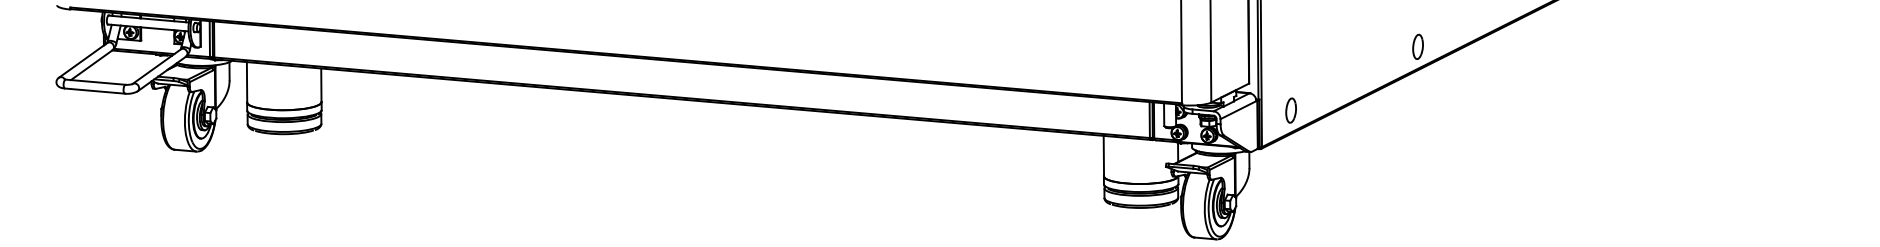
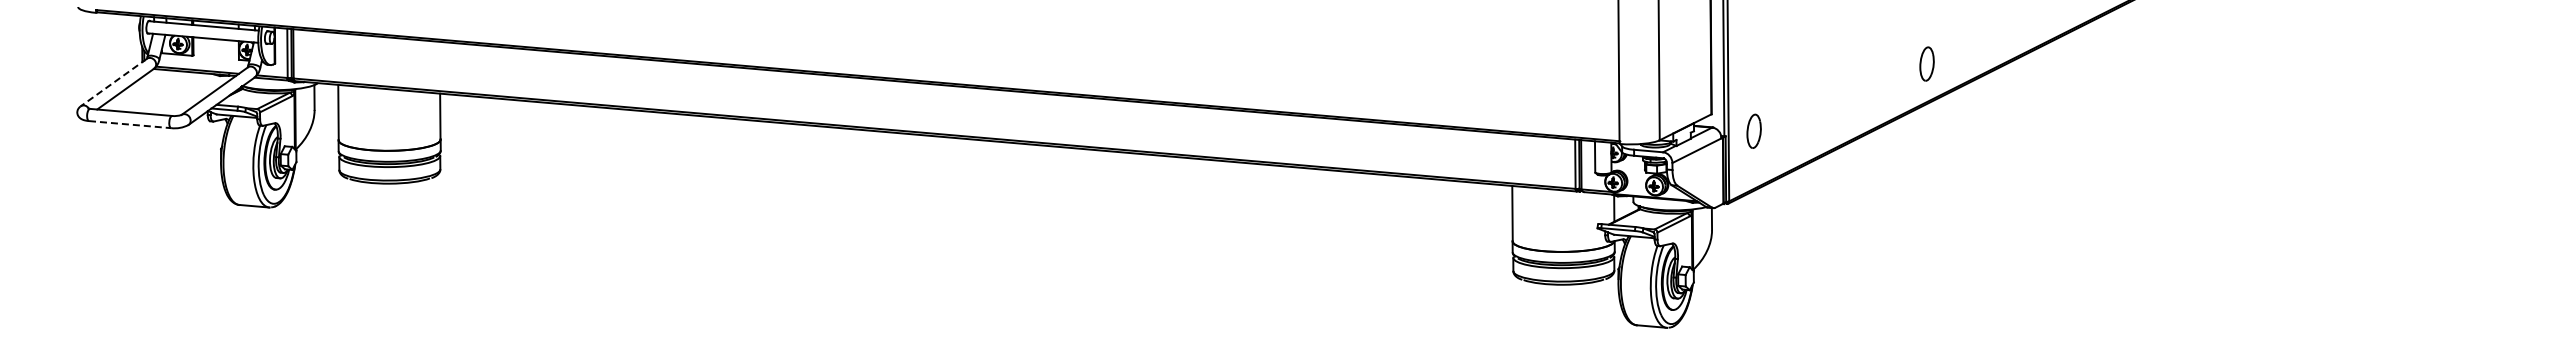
part: (1417, 46) -> (1926, 63), moved
line: (82, 60) -> (113, 82), solid -> dashed
line: (95, 91) -> (130, 124), solid -> dashed
part: (1290, 109) -> (1753, 130), moved

